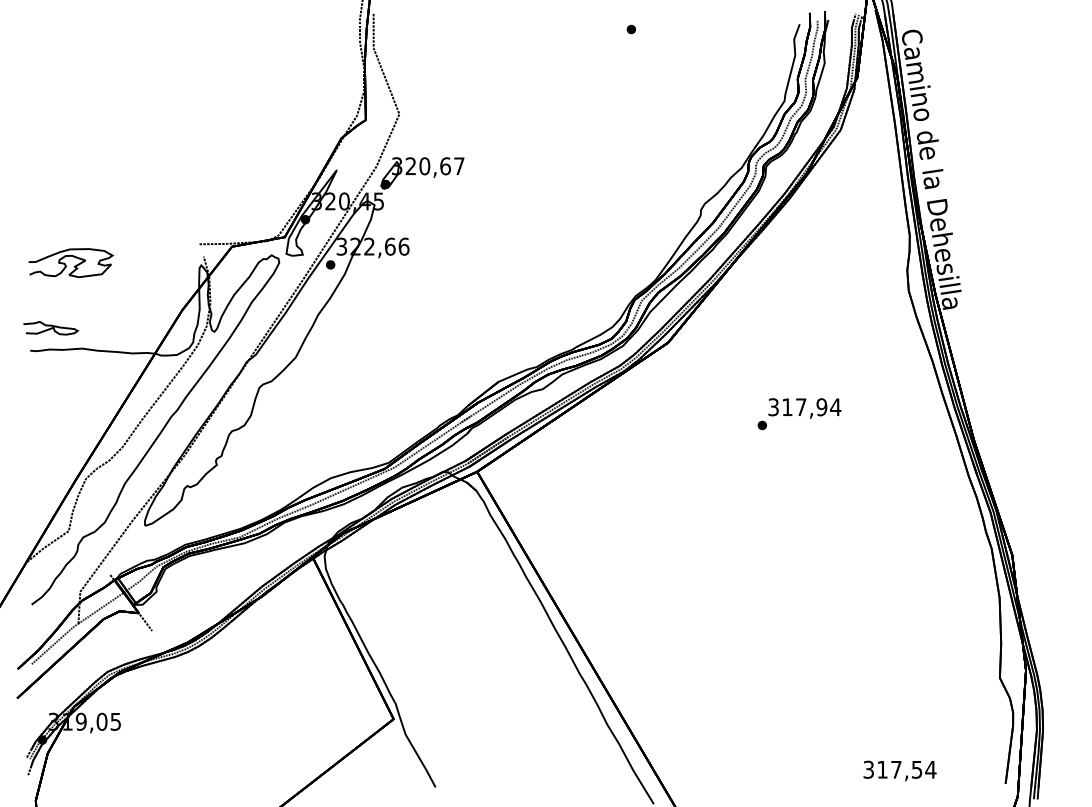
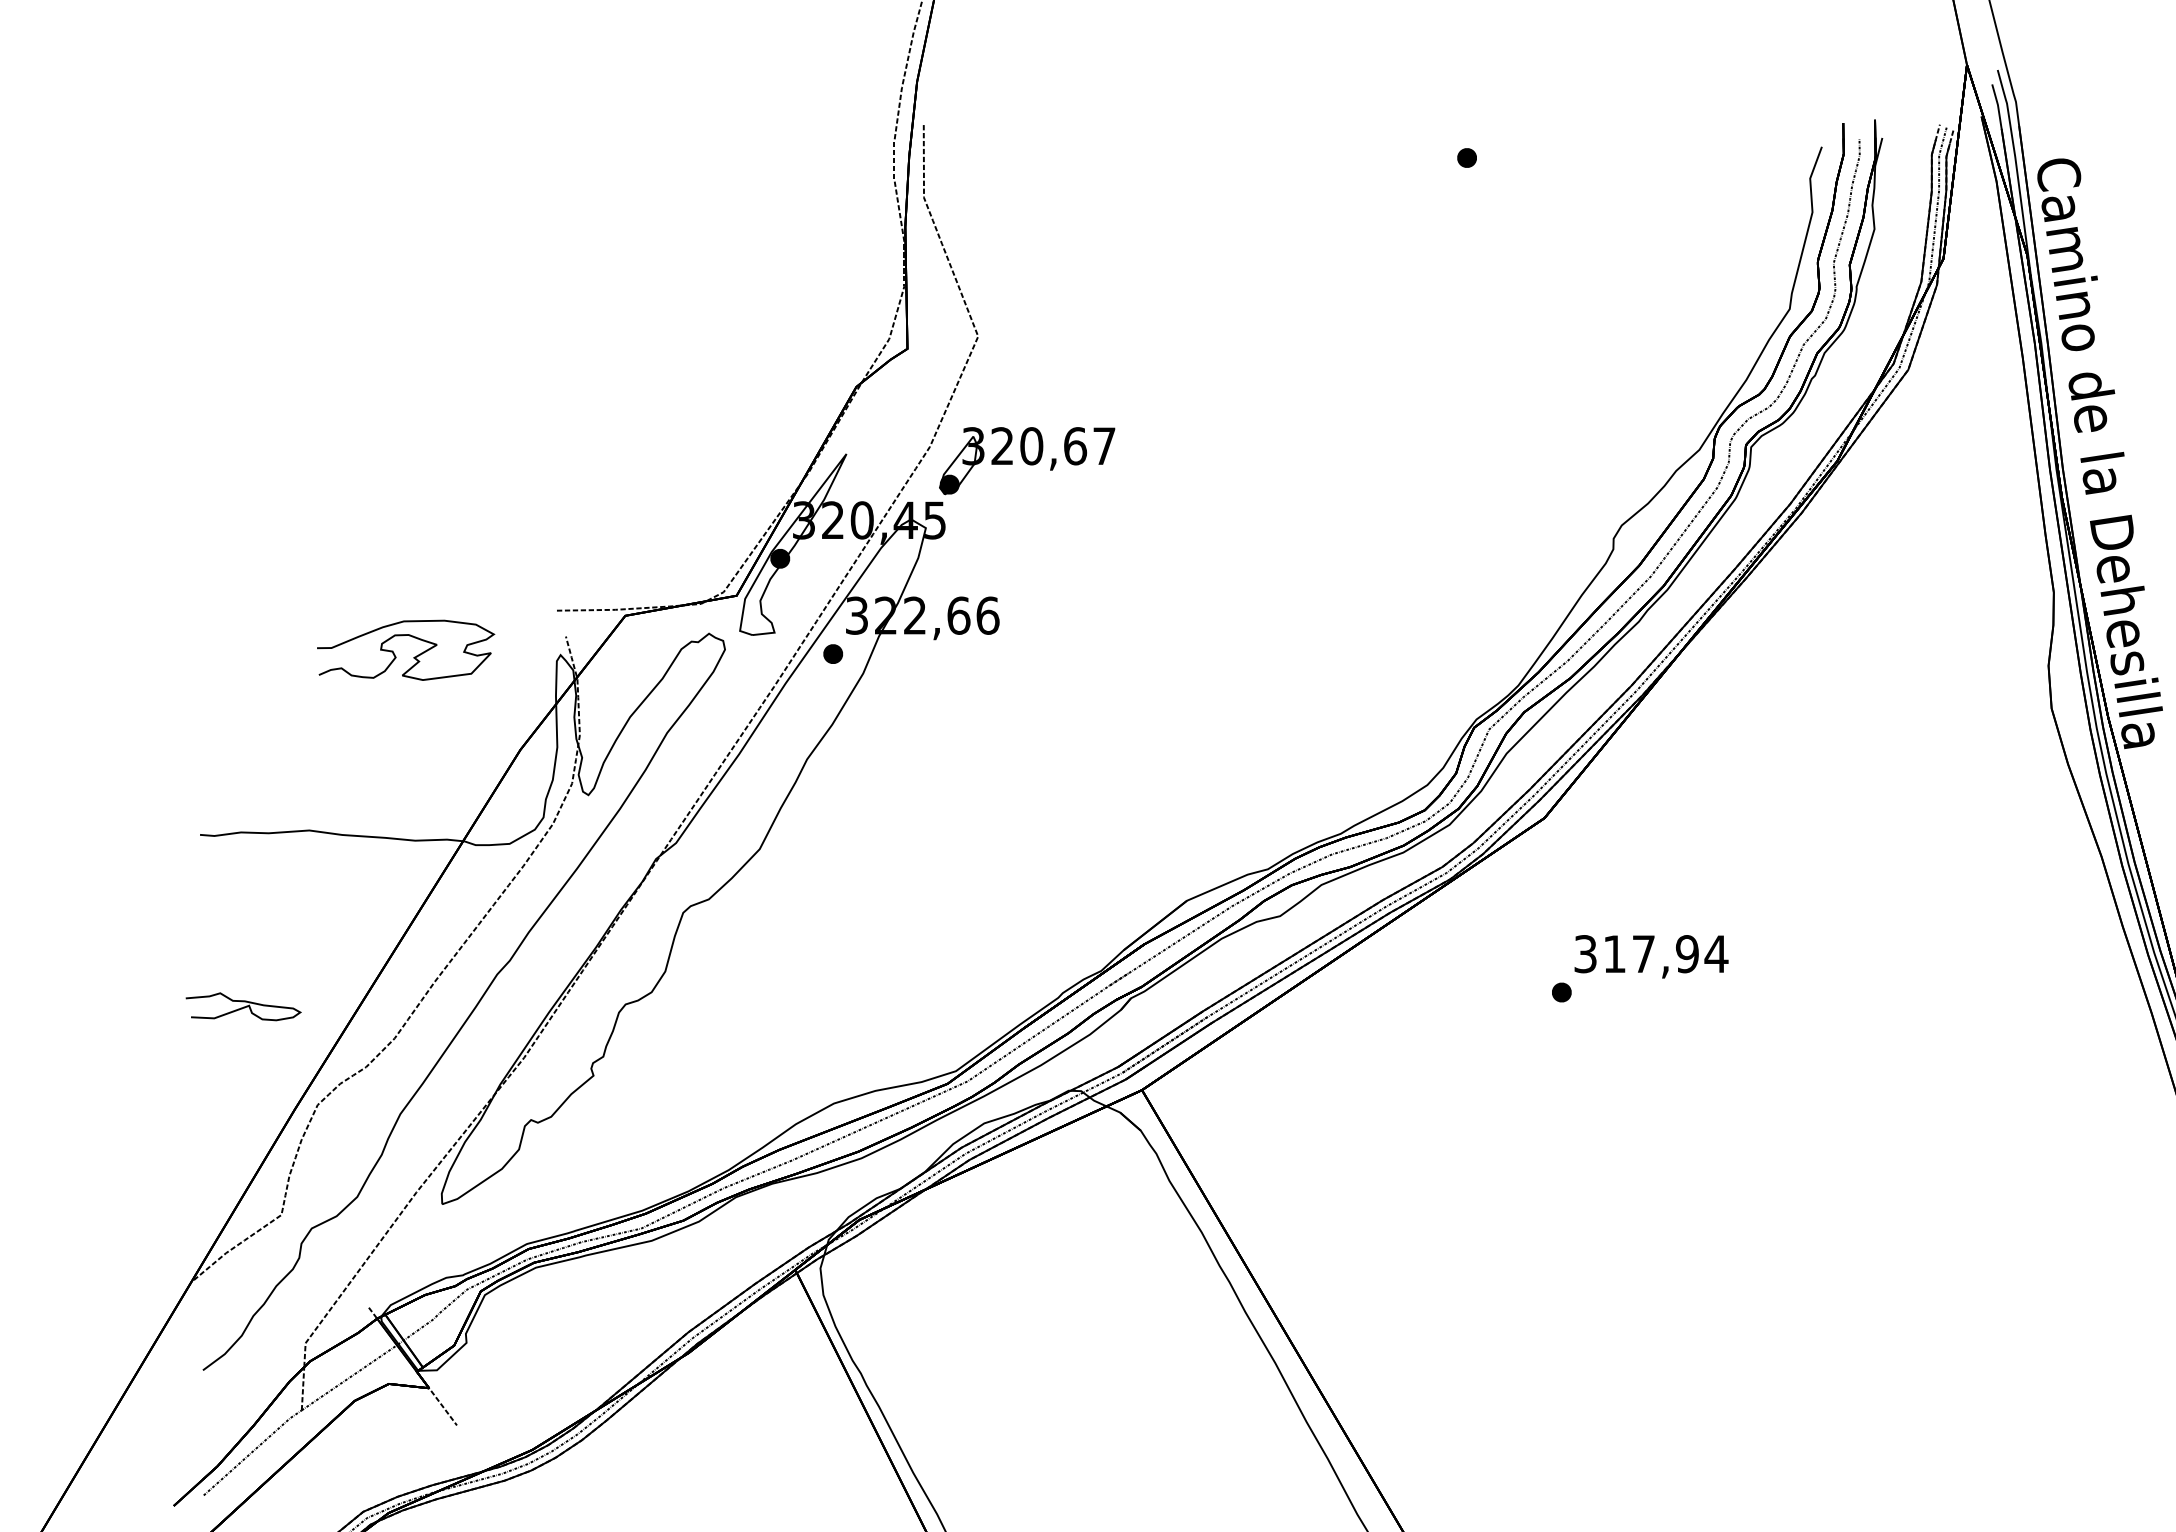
curve: (73, 266) -> (411, 657), moved
curve: (51, 328) -> (244, 1007), moved
text: (799, 414) -> (1640, 969), moved

